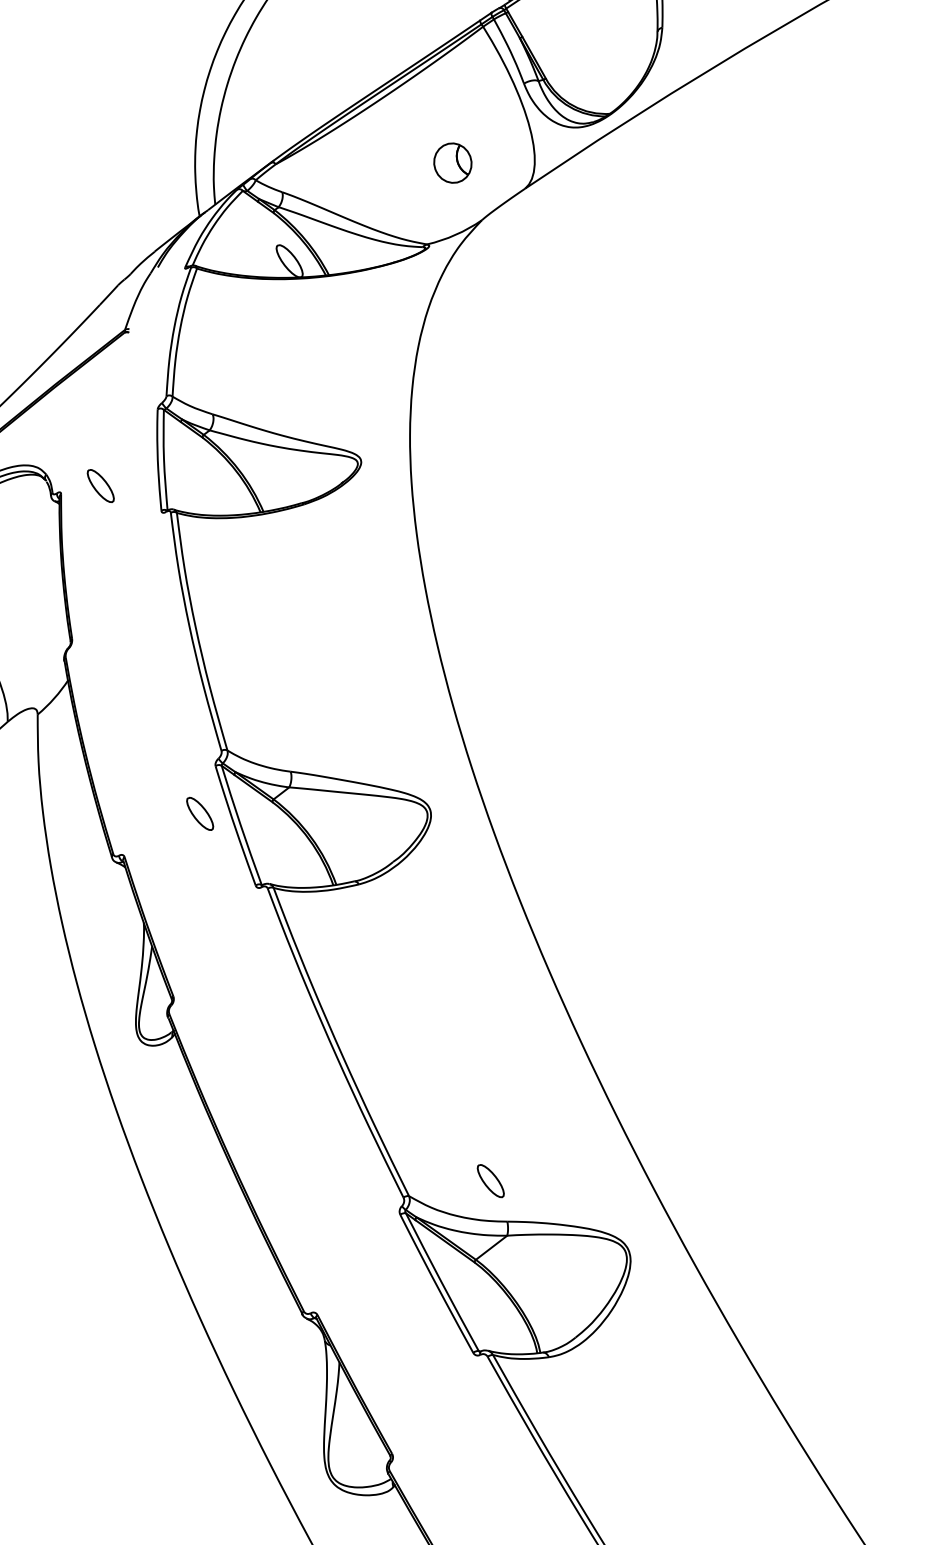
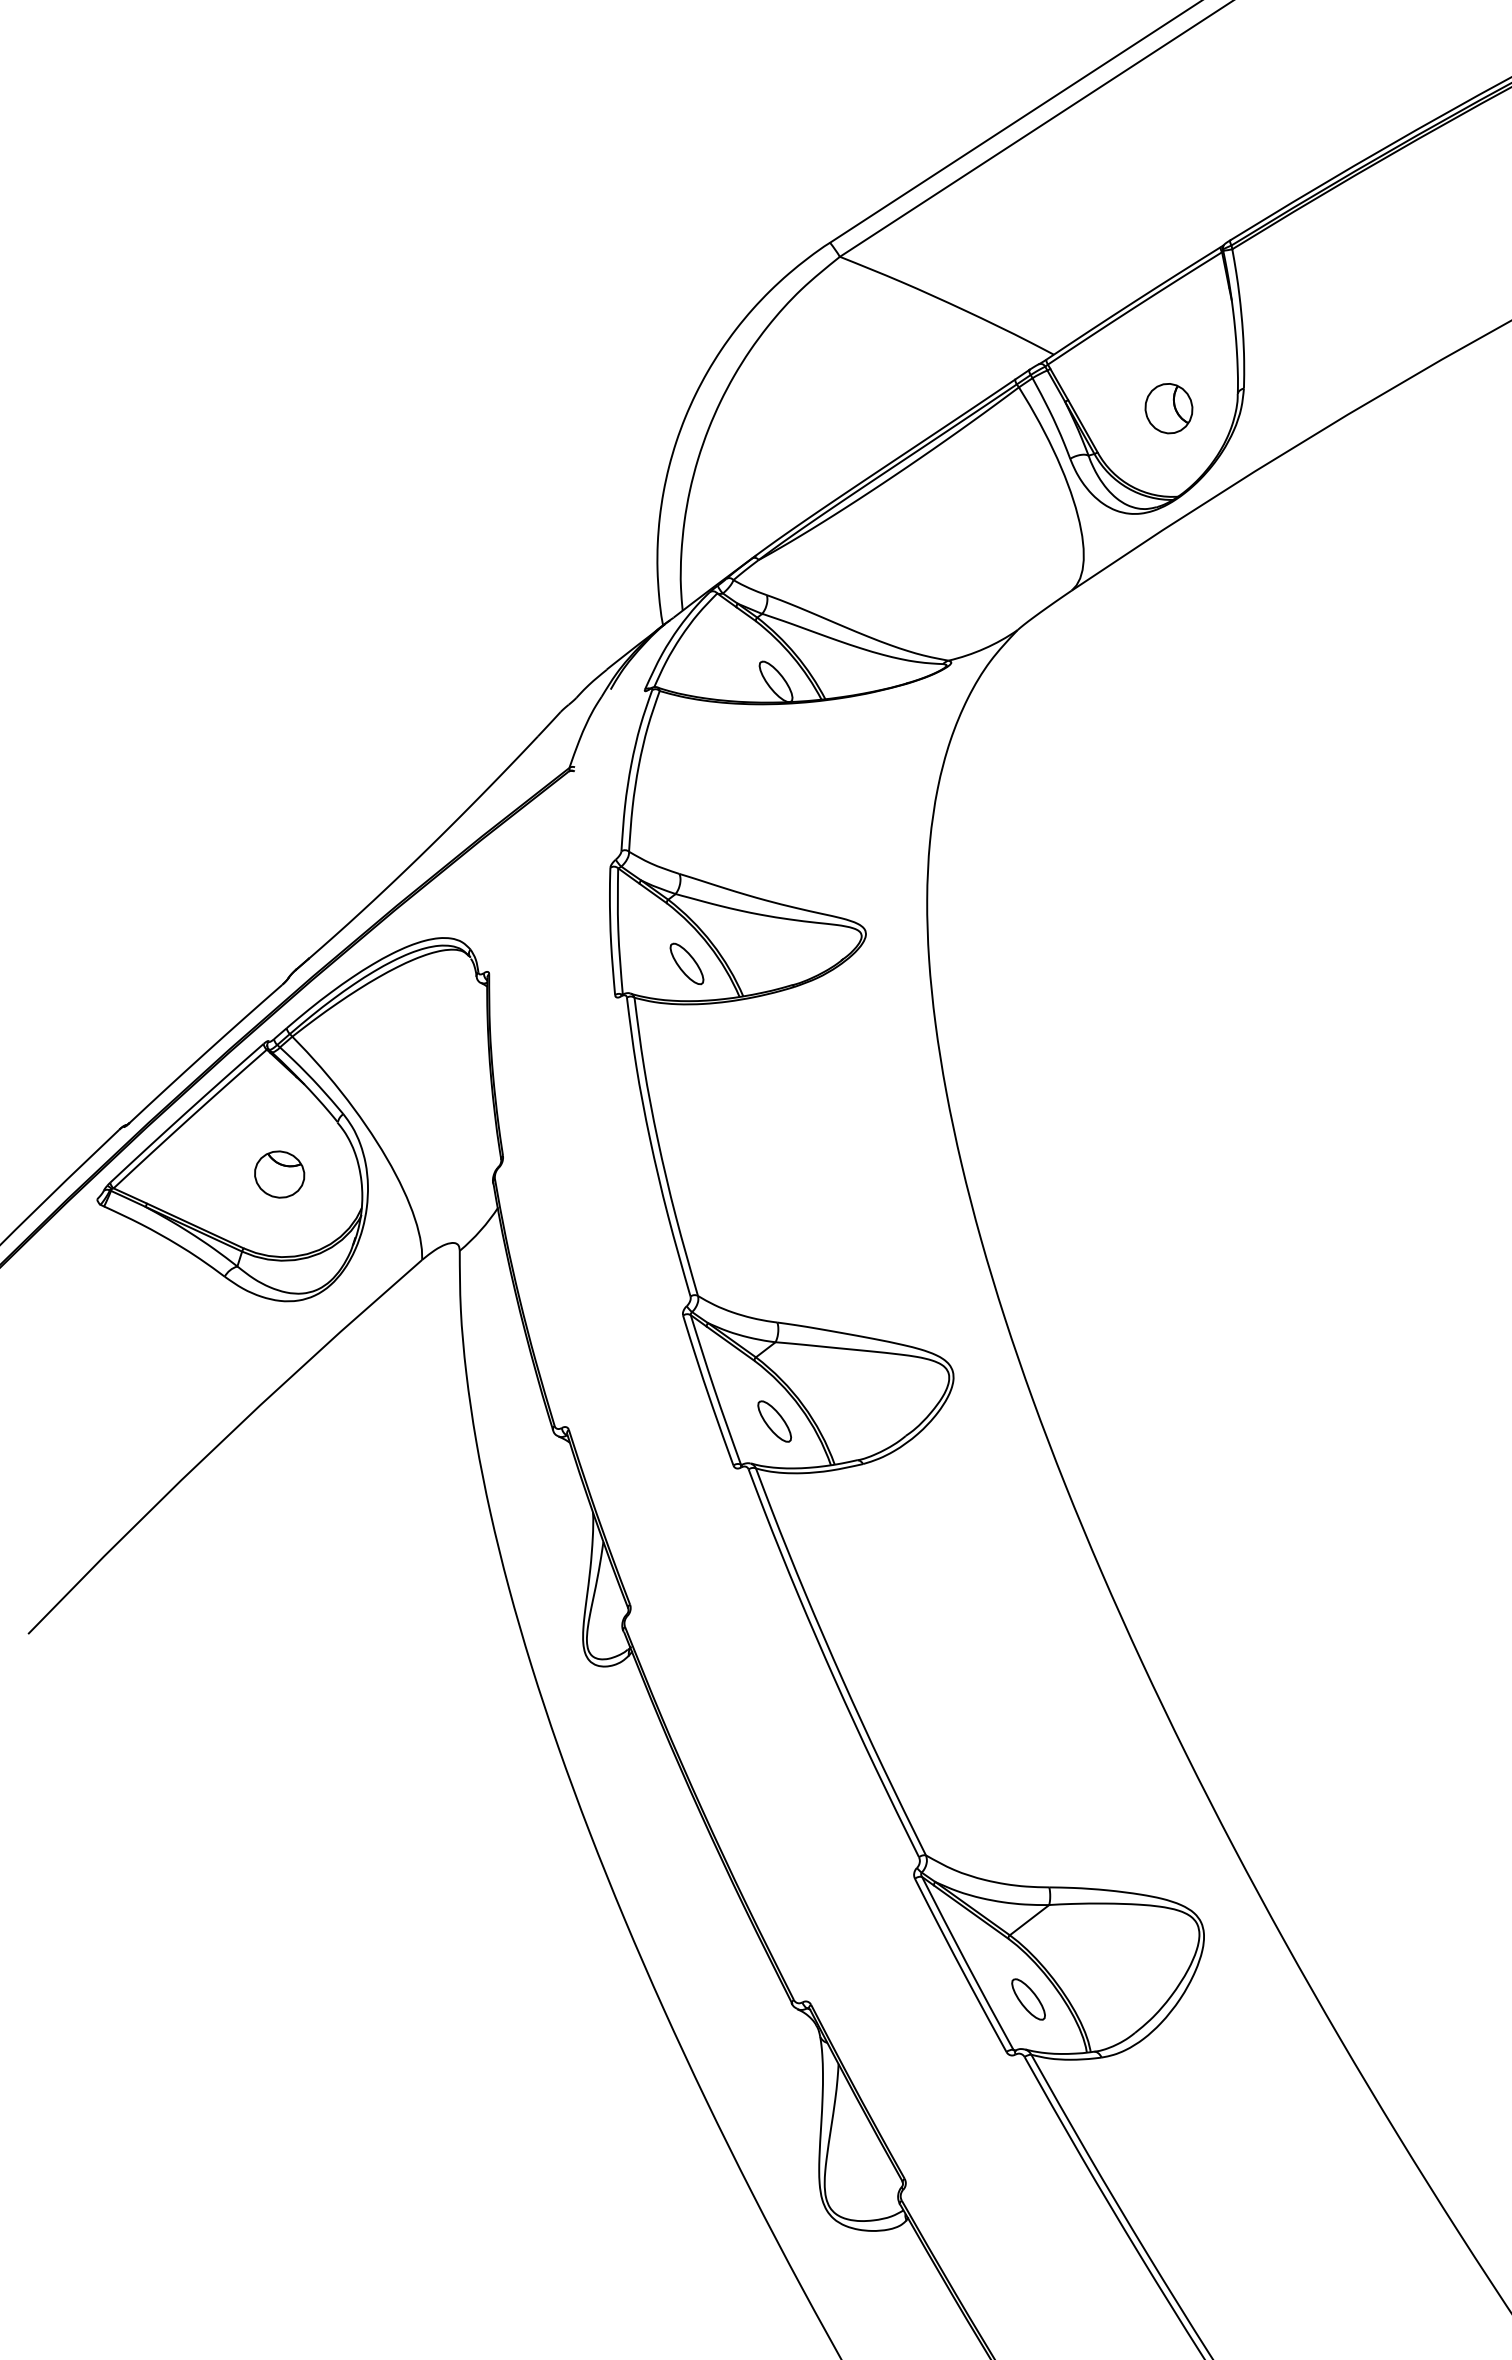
part: (452, 163) -> (1168, 408), moved
part: (100, 485) -> (686, 963), moved
part: (199, 813) -> (774, 1421), moved
part: (490, 1181) -> (1028, 1999), moved

